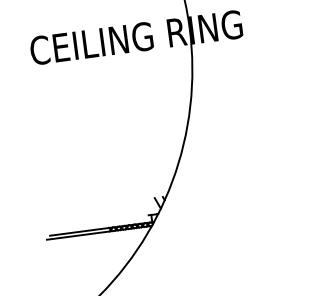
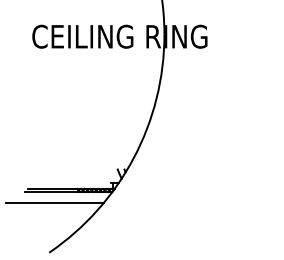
line: (85, 247) -> (55, 202), added

